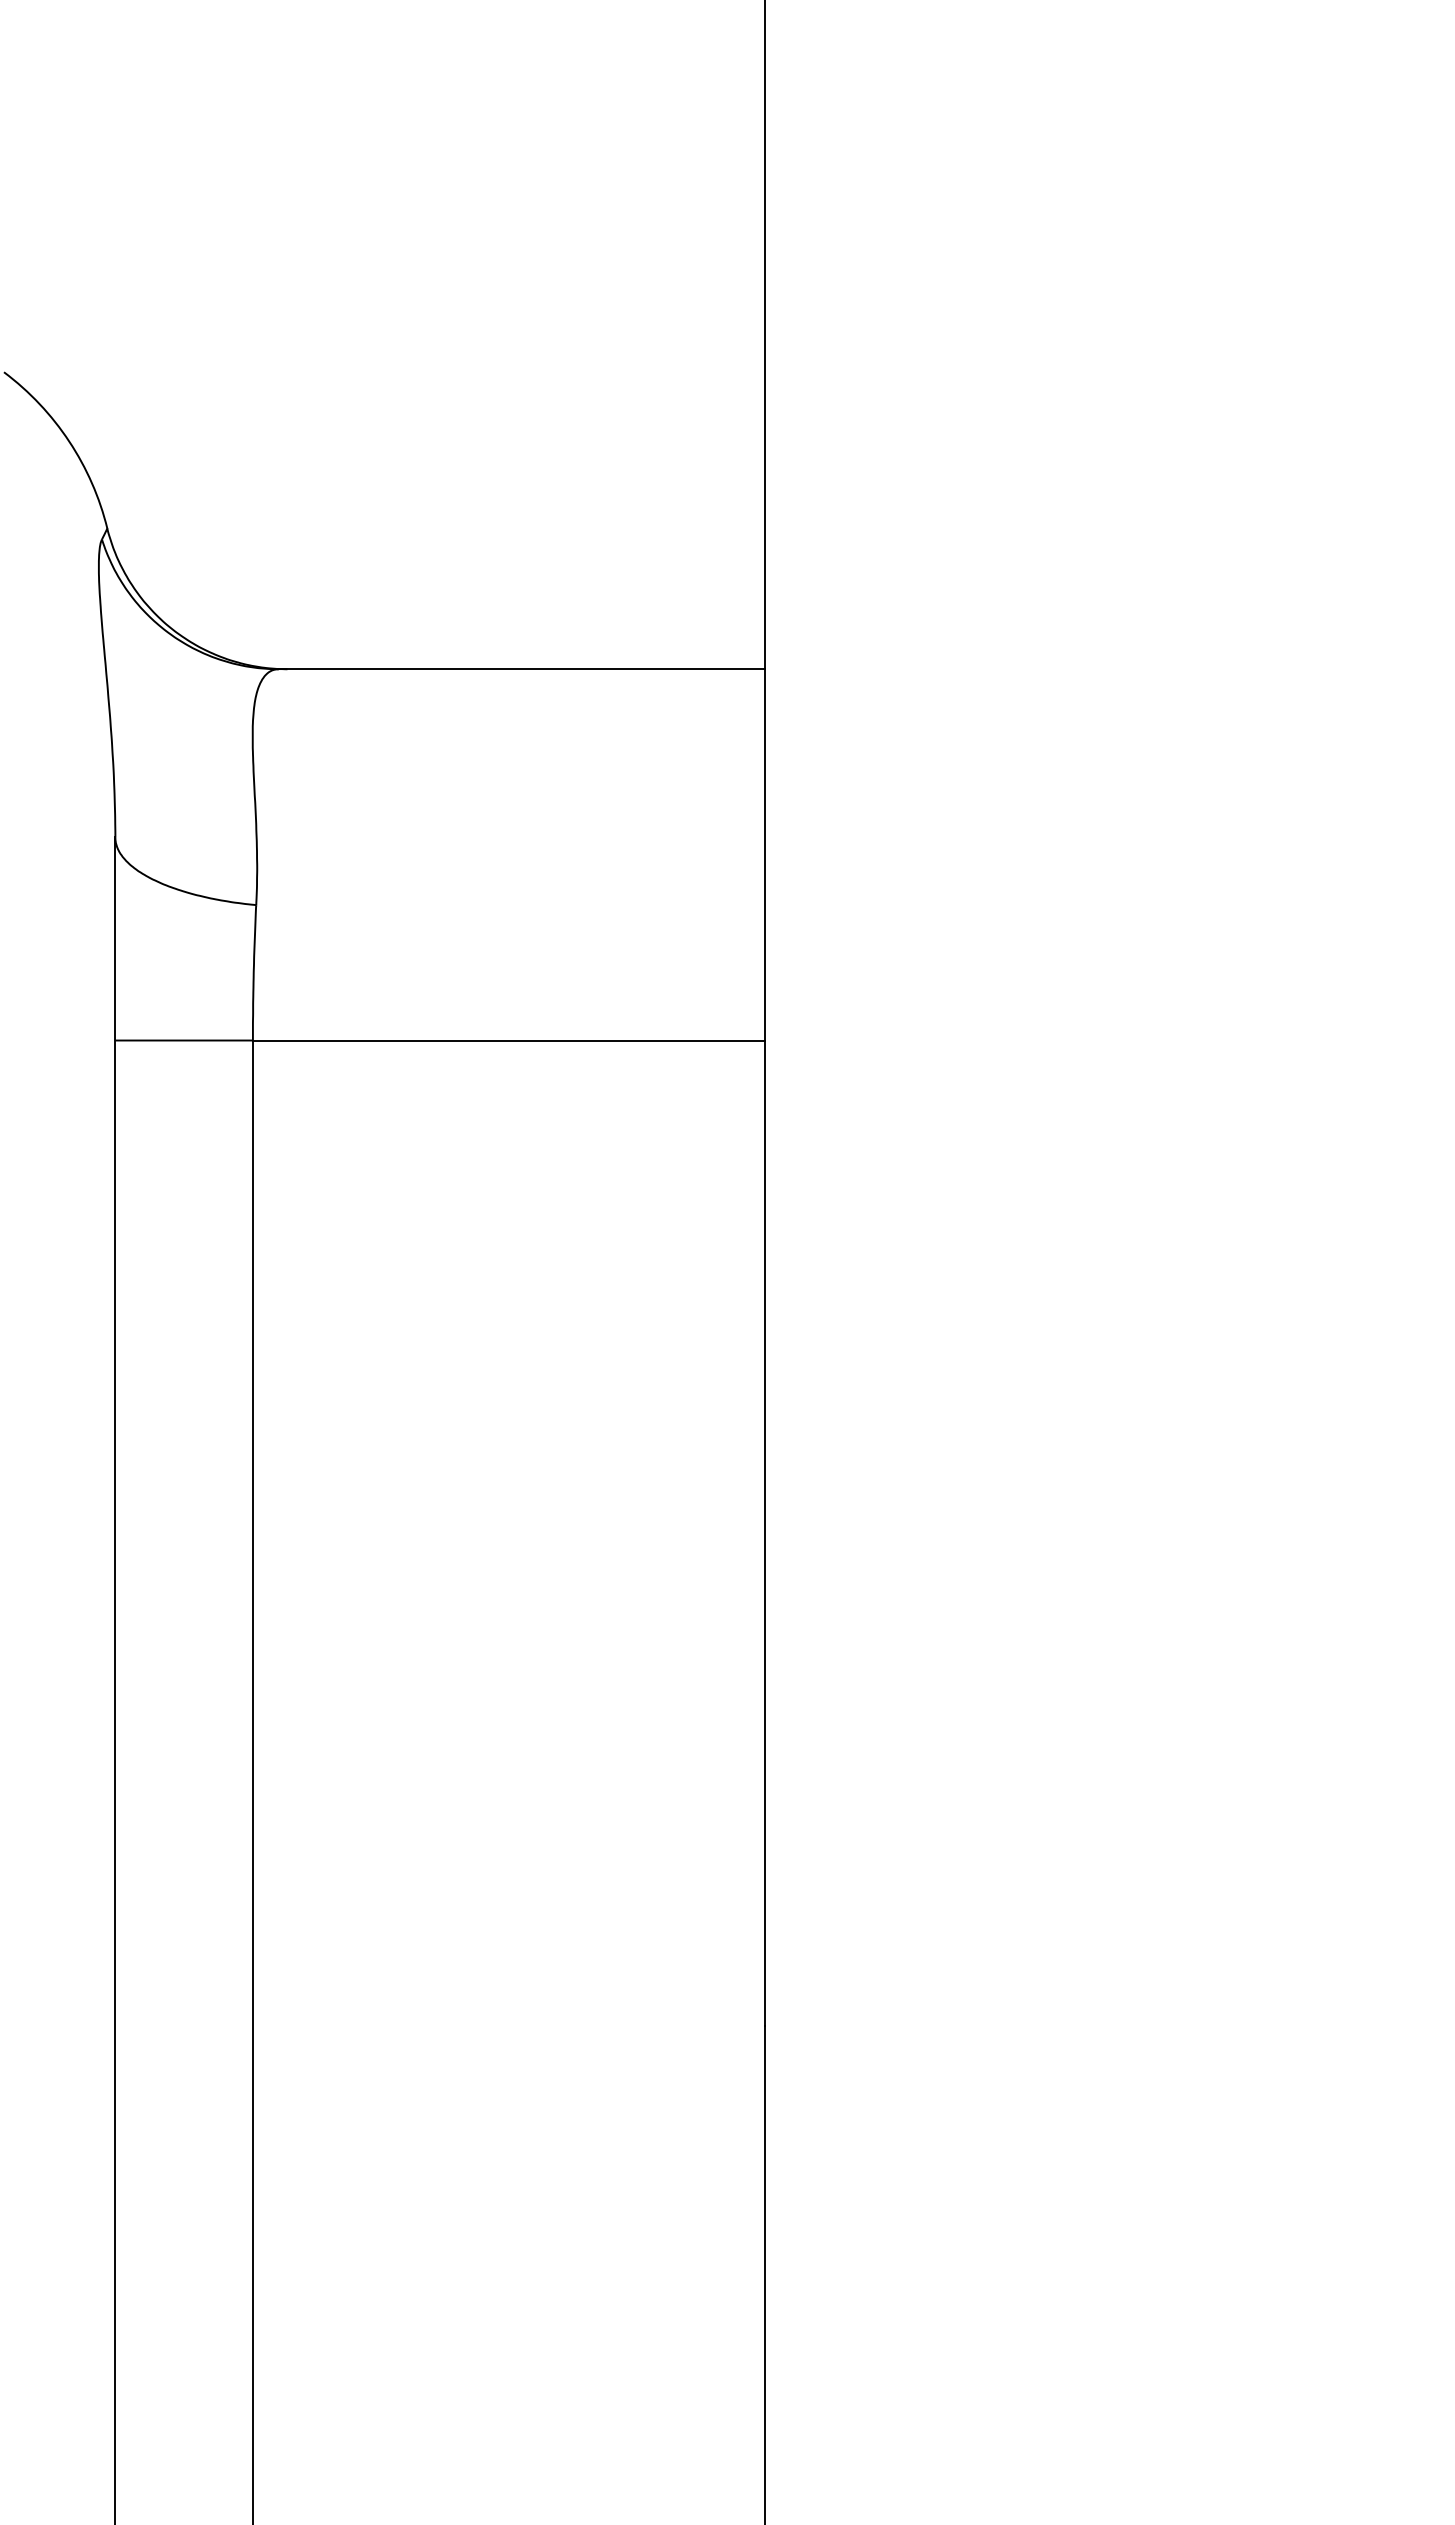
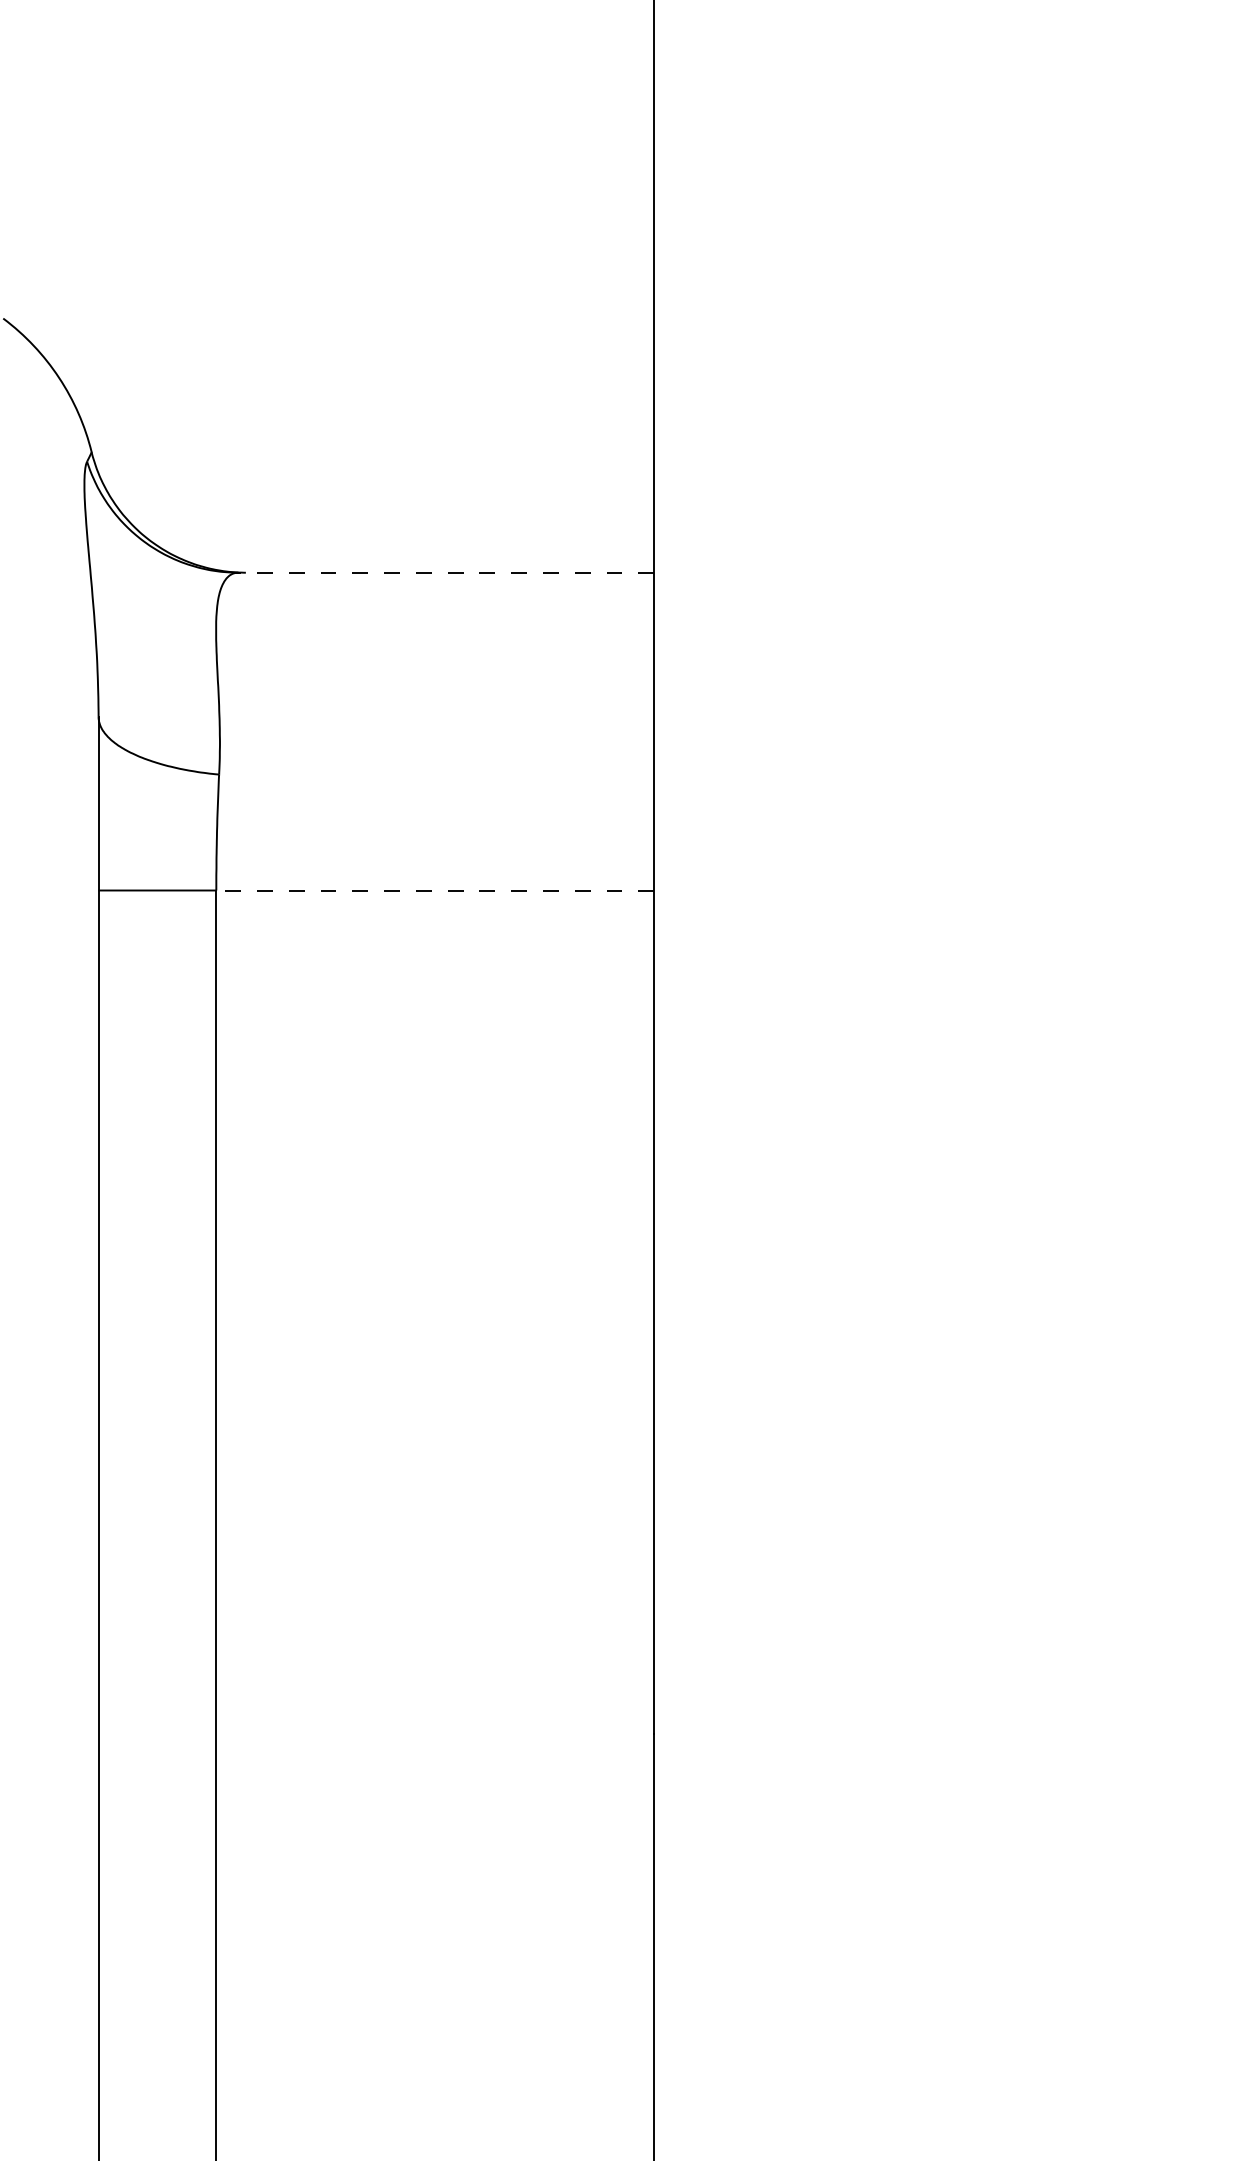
line: (521, 669) -> (446, 572), solid -> dashed
line: (508, 1040) -> (435, 890), solid -> dashed

